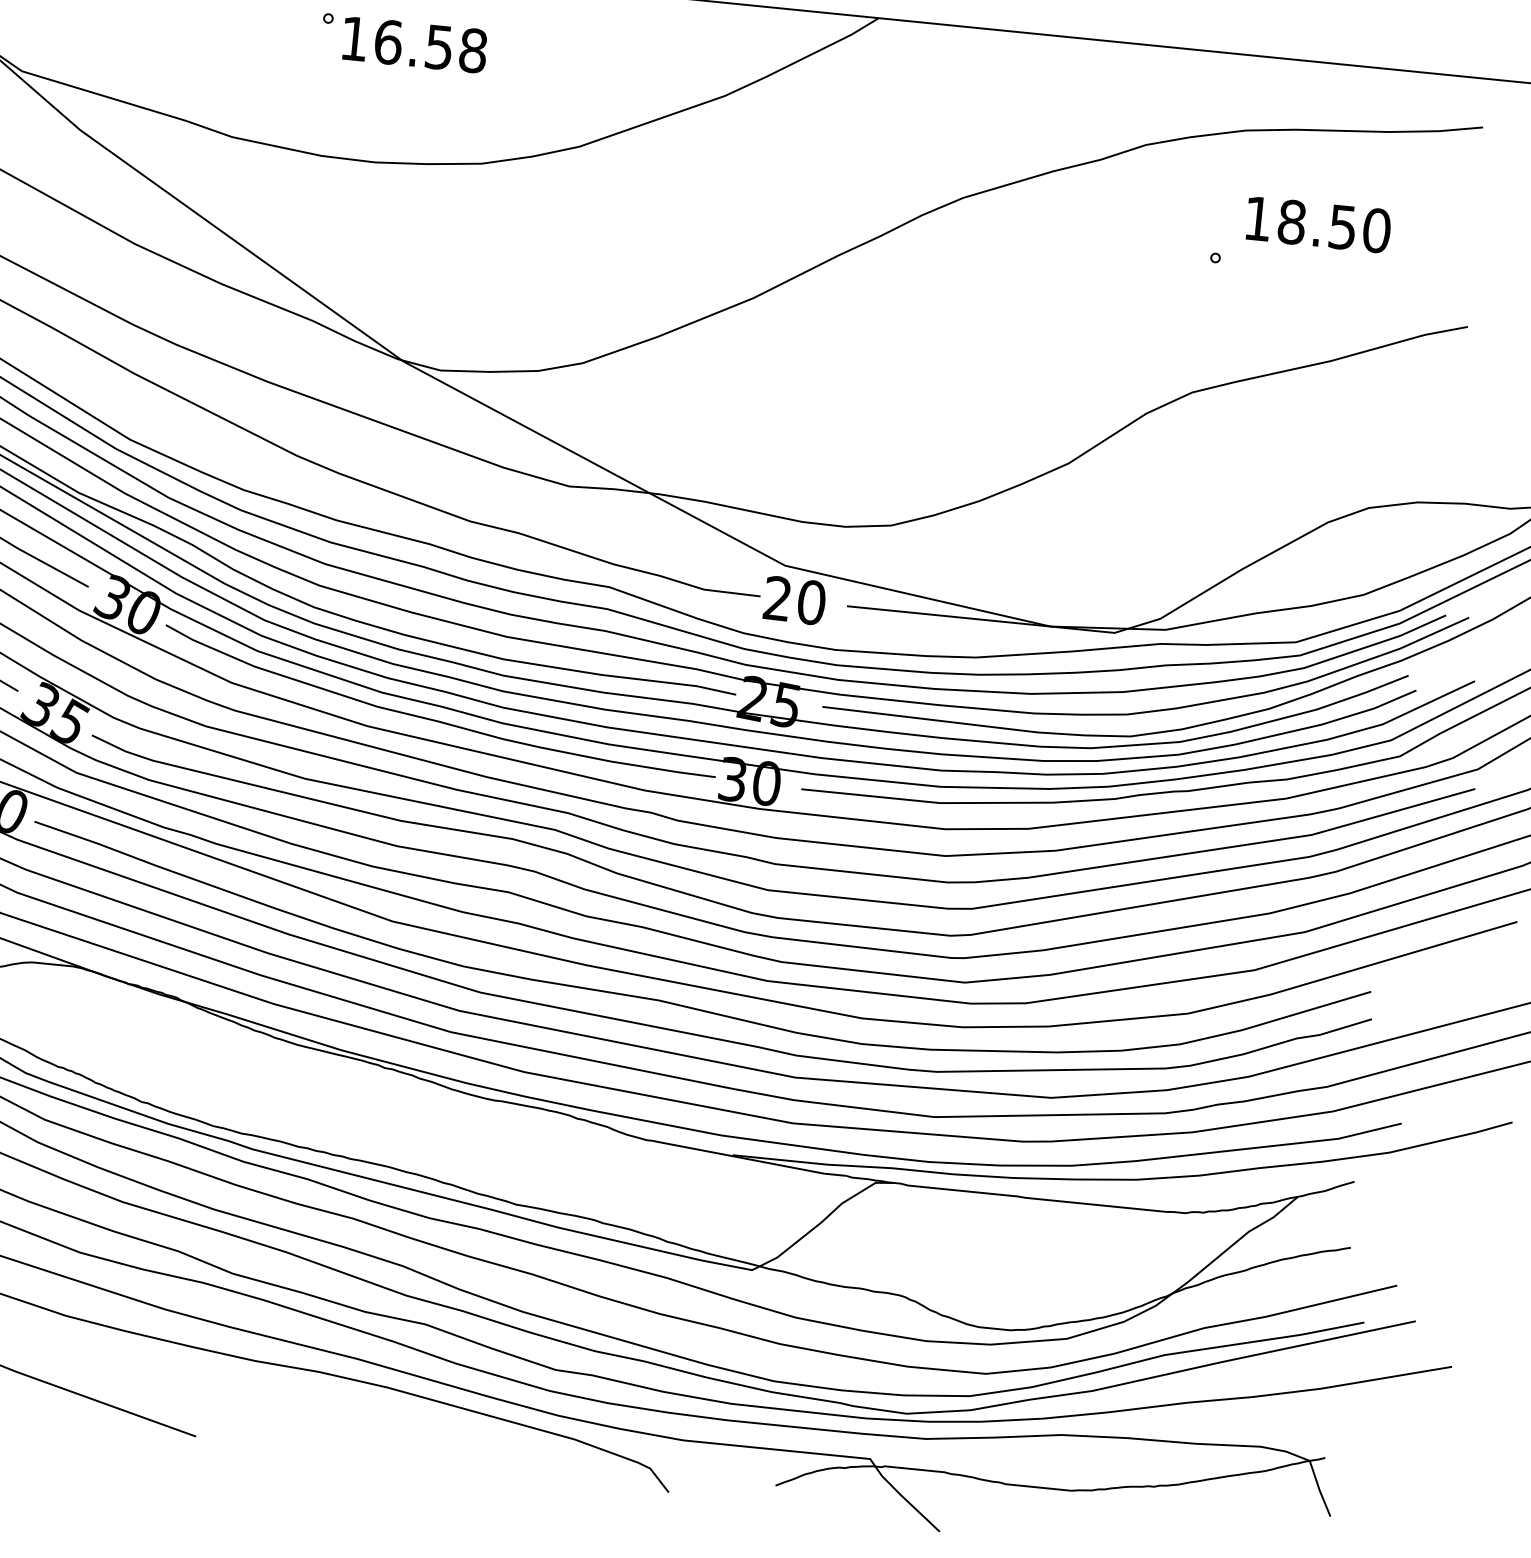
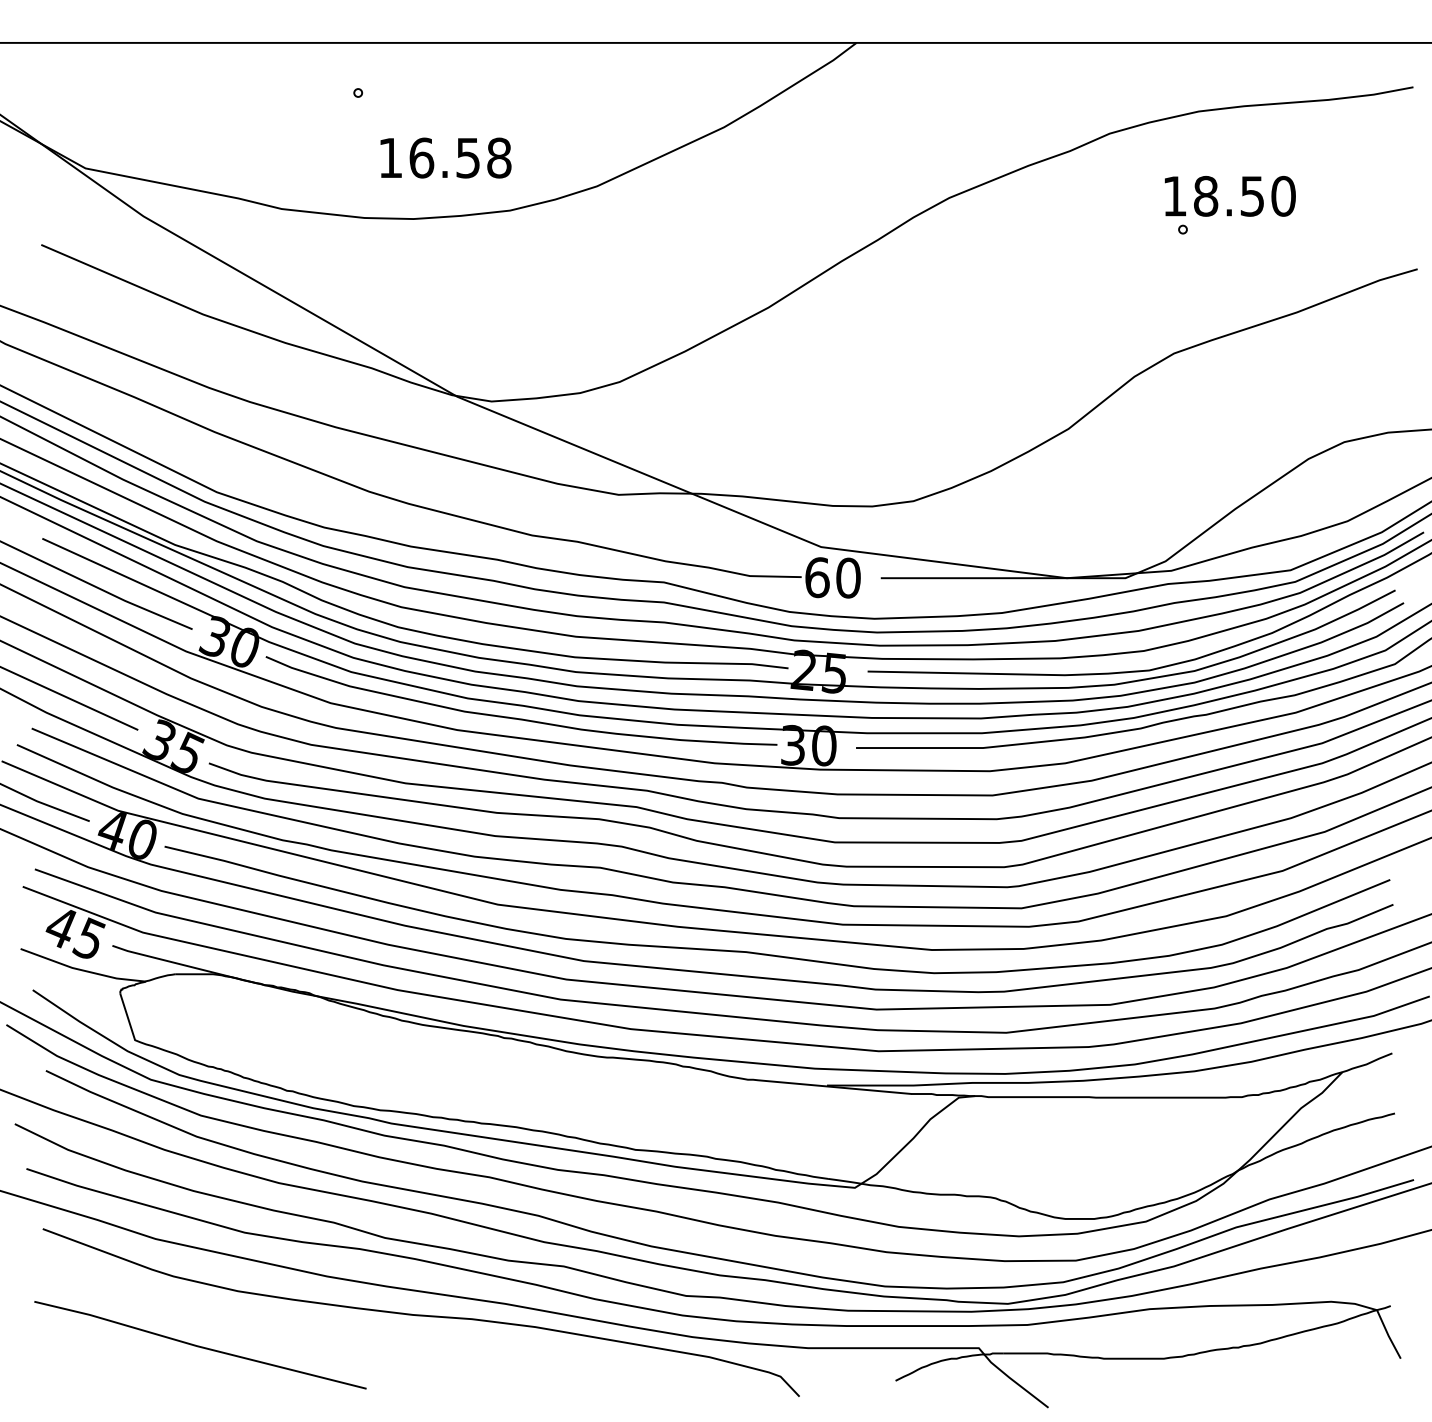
text: (414, 44) -> (445, 157), moved
text: (1317, 224) -> (1229, 196), moved
text: (777, 598) -> (817, 577), 20 -> 60

